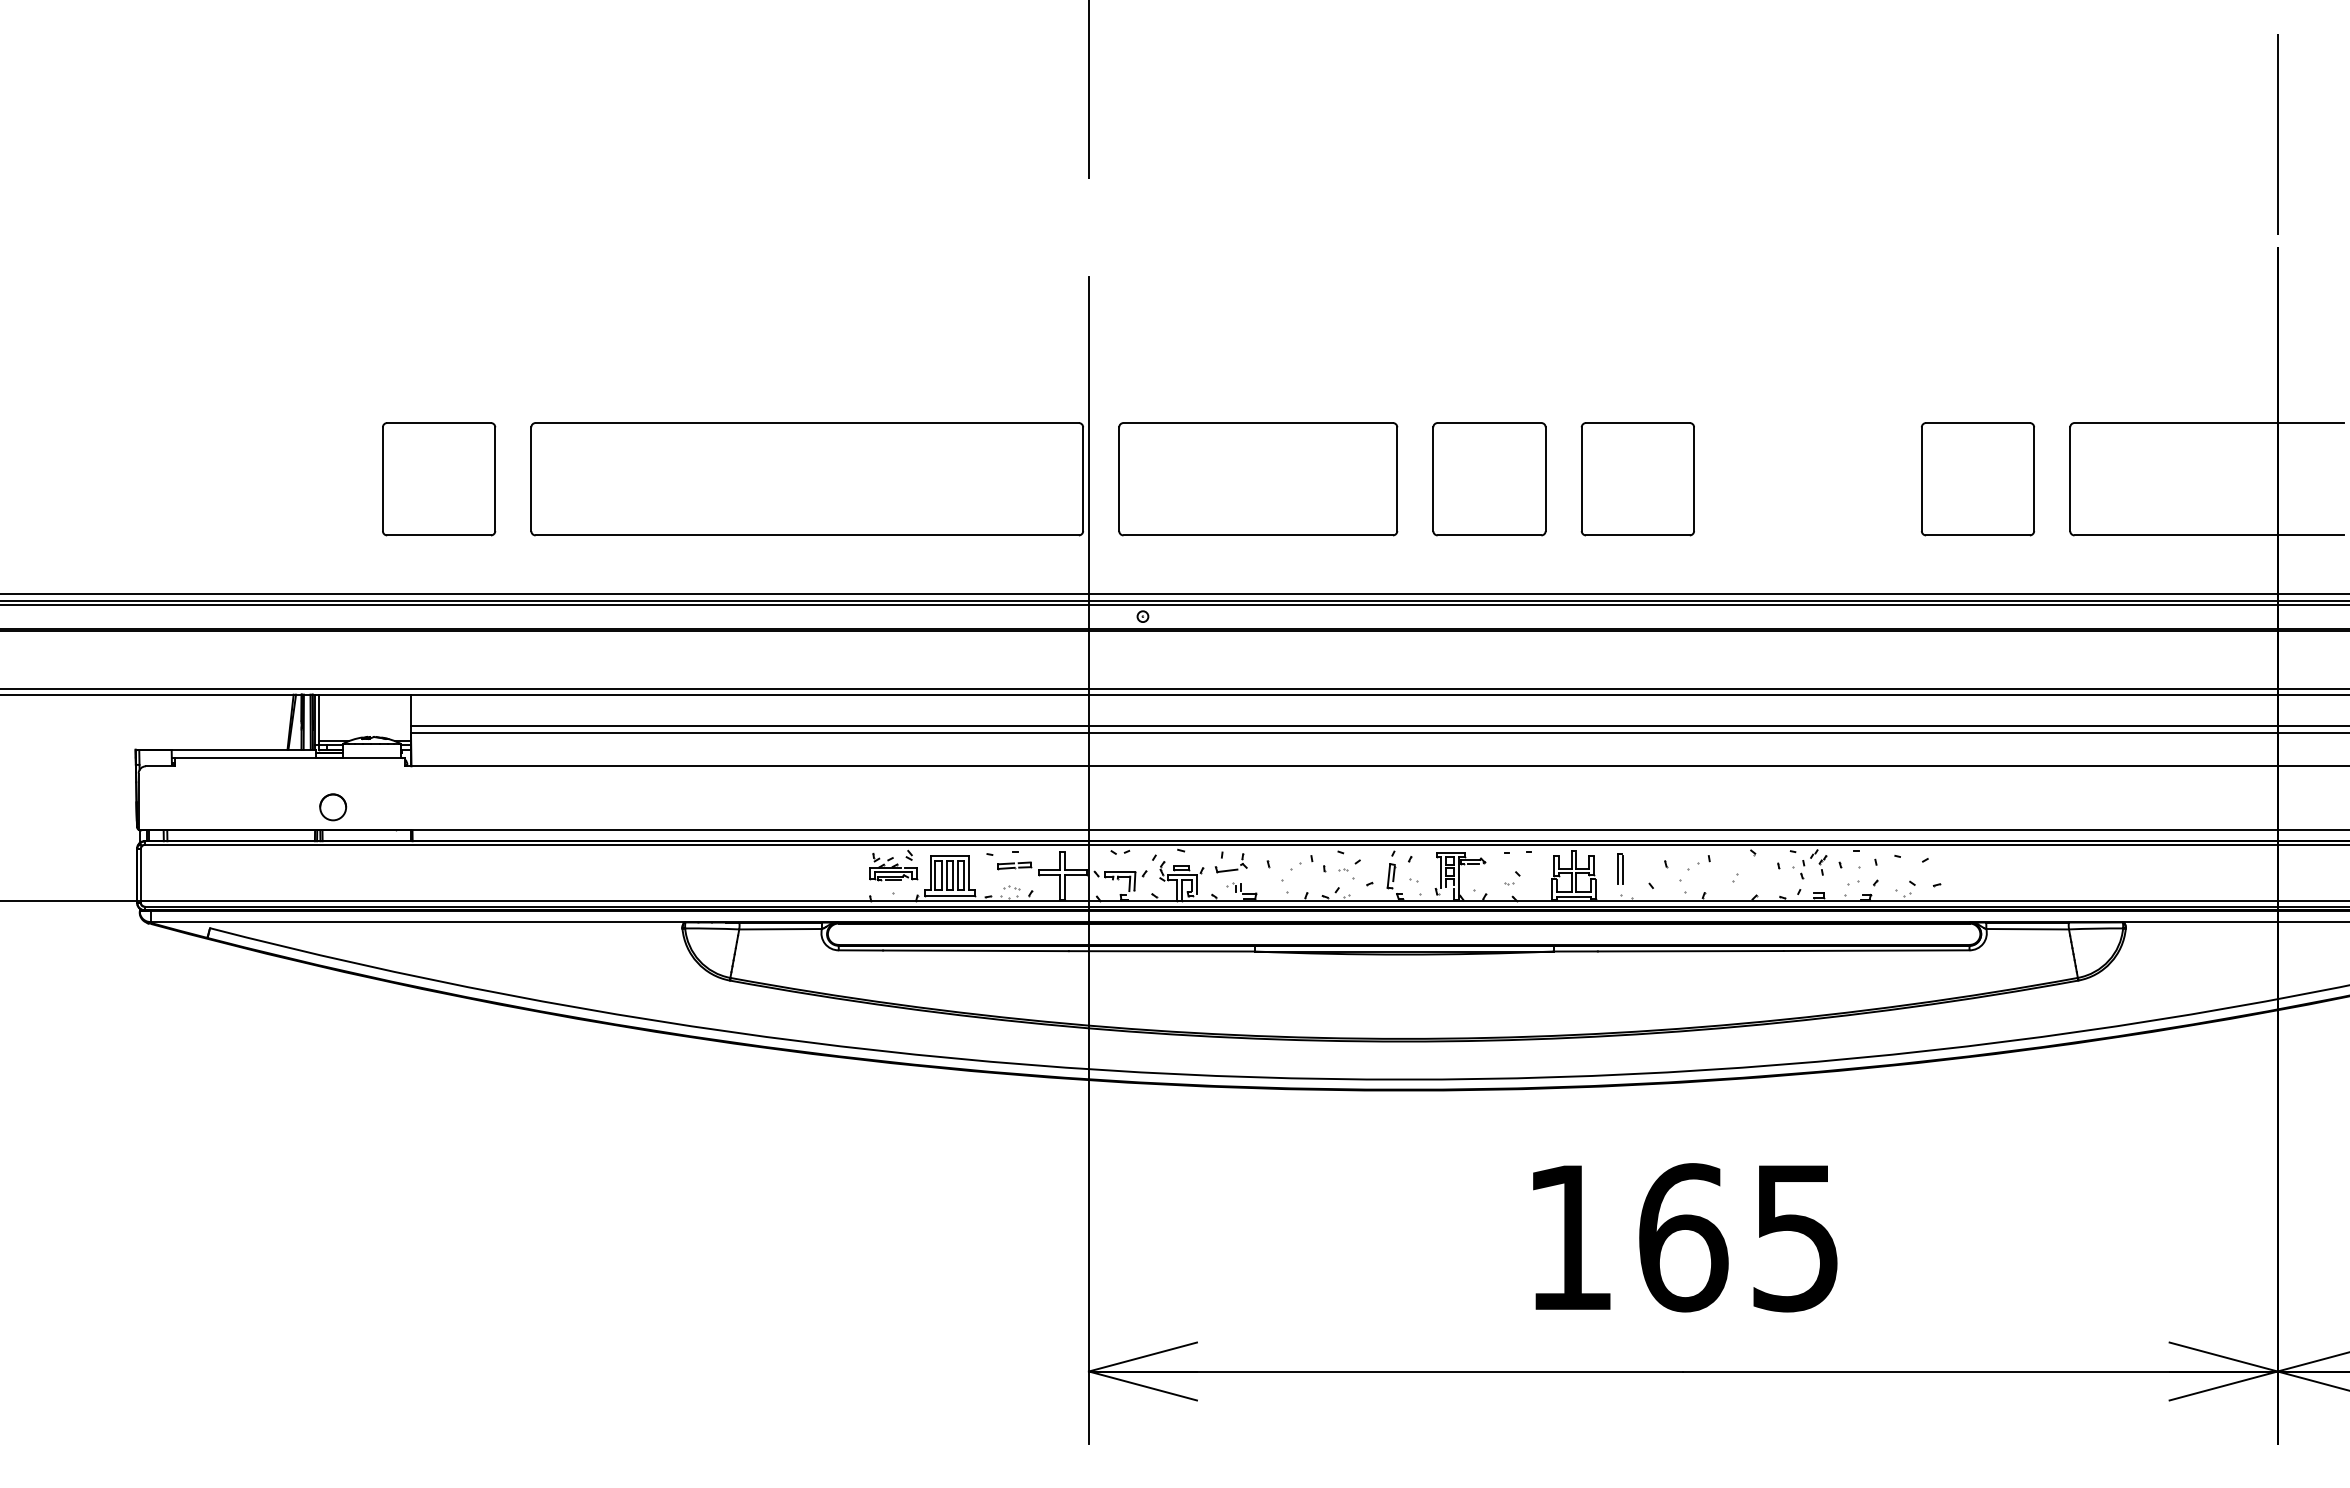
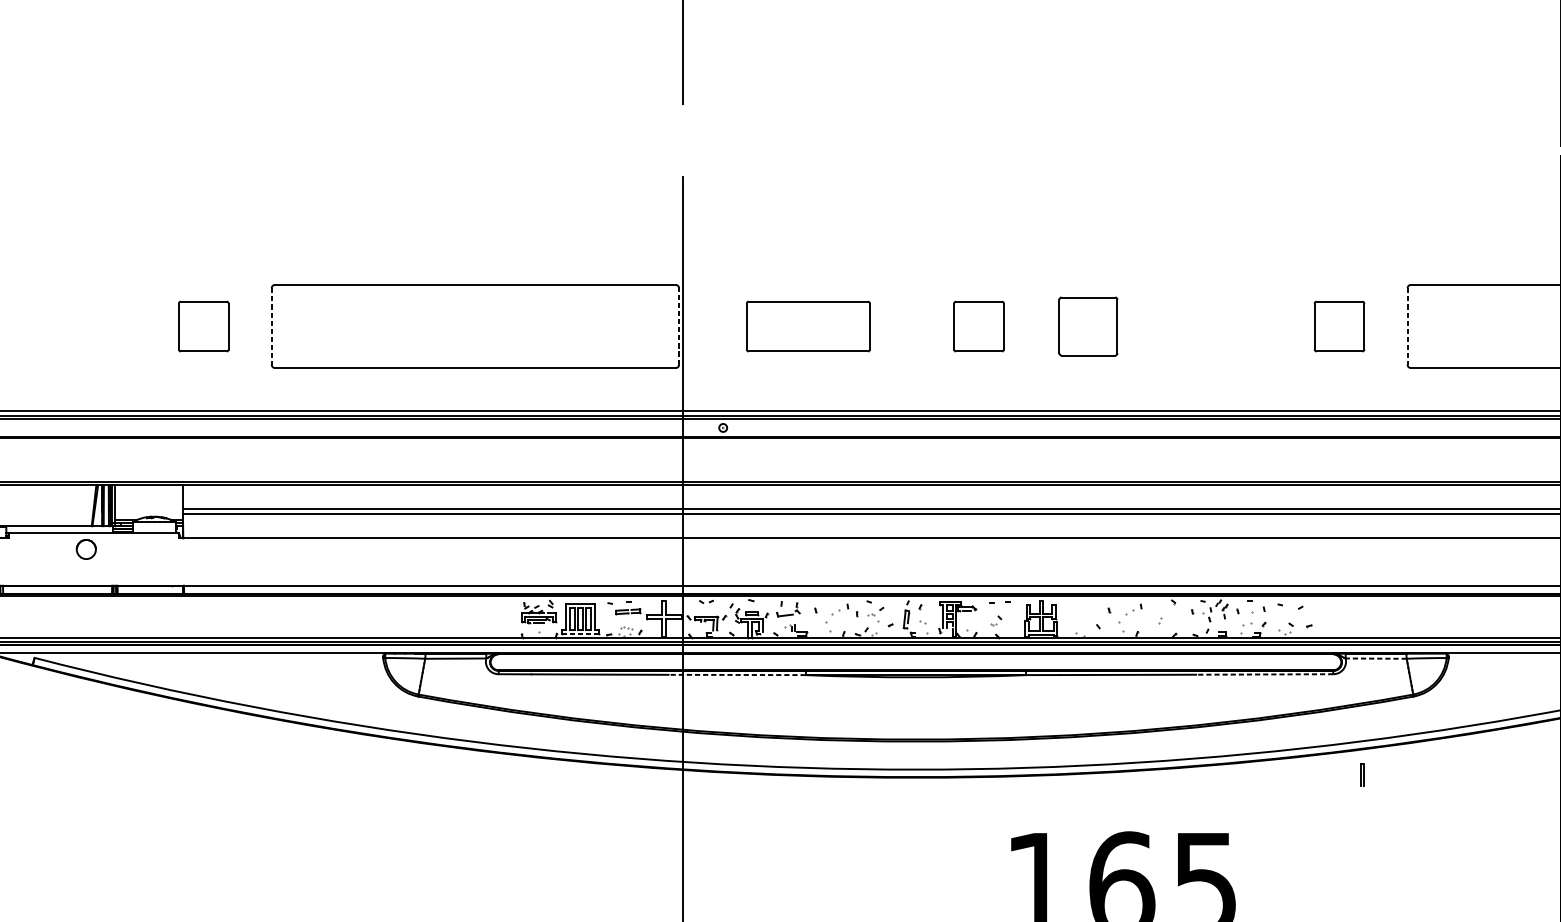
part: (439, 479) -> (203, 326), size x0.6
line: (531, 479) -> (271, 326), solid -> dashed
line: (1083, 479) -> (679, 326), solid -> dashed
part: (1258, 479) -> (808, 326), size x0.6
part: (1489, 479) -> (978, 326), size x0.6
part: (1637, 479) -> (1088, 326), size x0.7
part: (1977, 479) -> (1339, 326), size x0.6
line: (2070, 479) -> (1407, 326), solid -> dashed
part: (333, 807) -> (86, 549), moved
part: (1620, 868) -> (1362, 774), moved
line: (949, 895) -> (580, 633), solid -> dashed
line: (2027, 929) -> (1376, 658), solid -> dashed
line: (1876, 950) -> (1264, 674), solid -> dashed
line: (1161, 951) -> (736, 675), solid -> dashed

